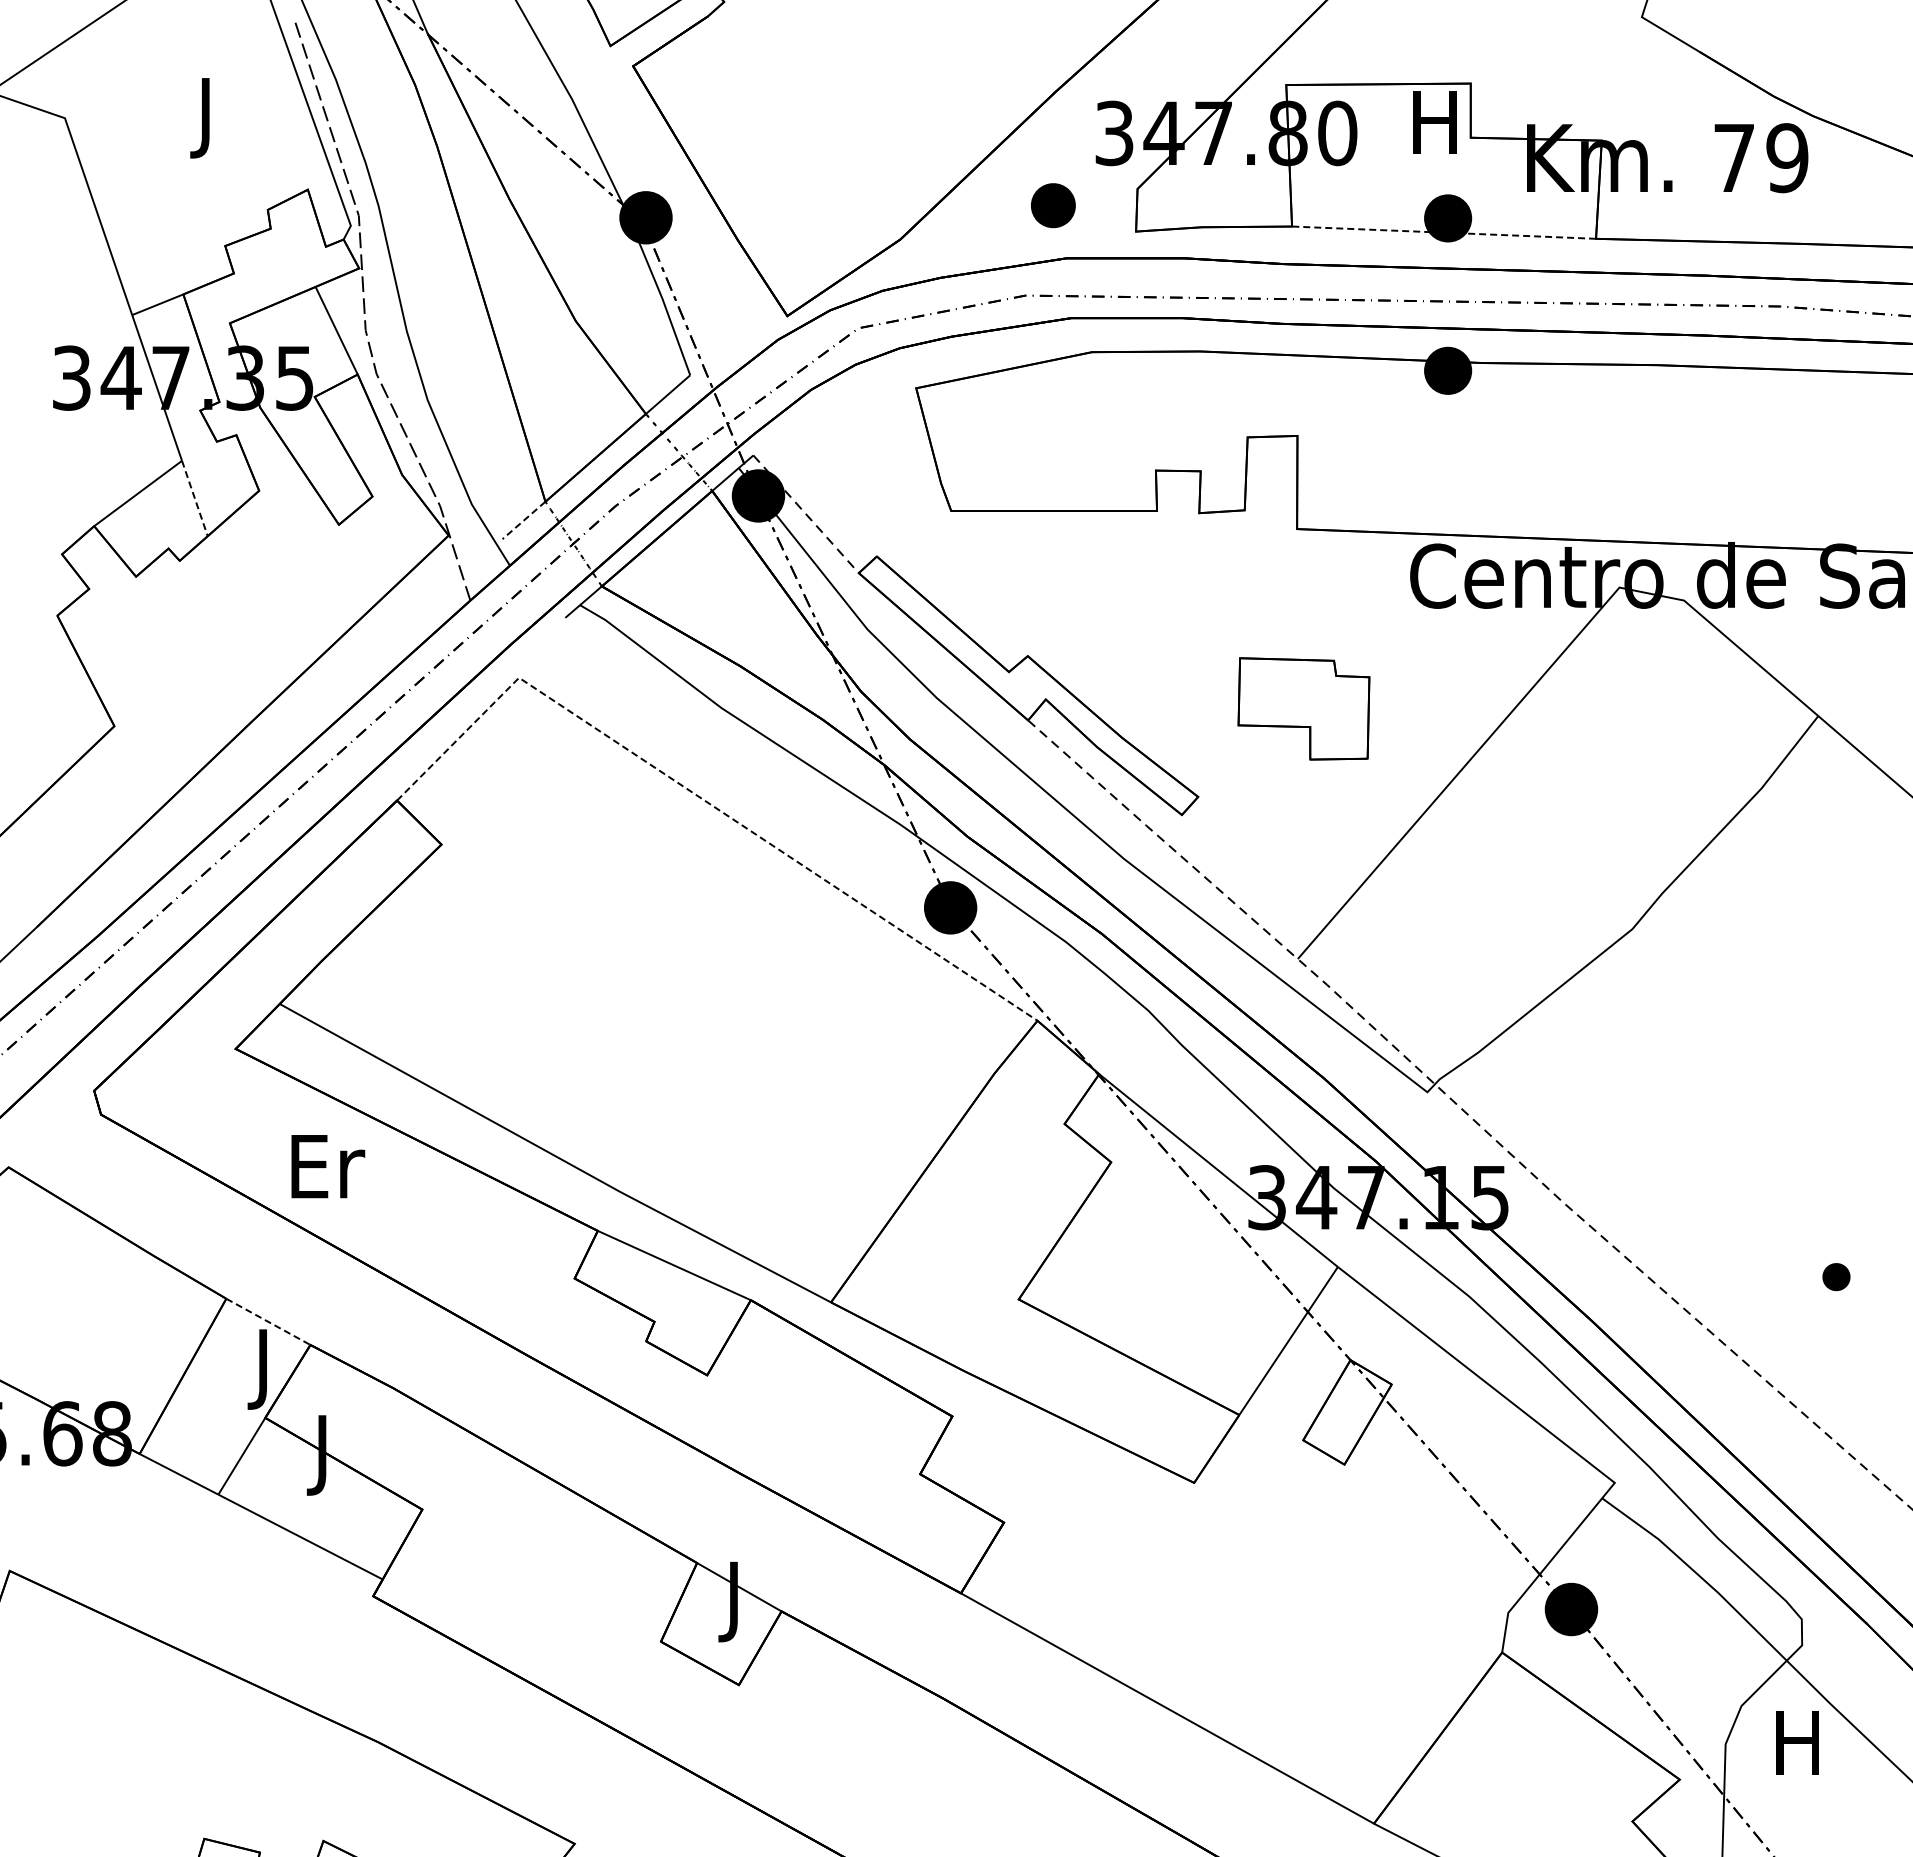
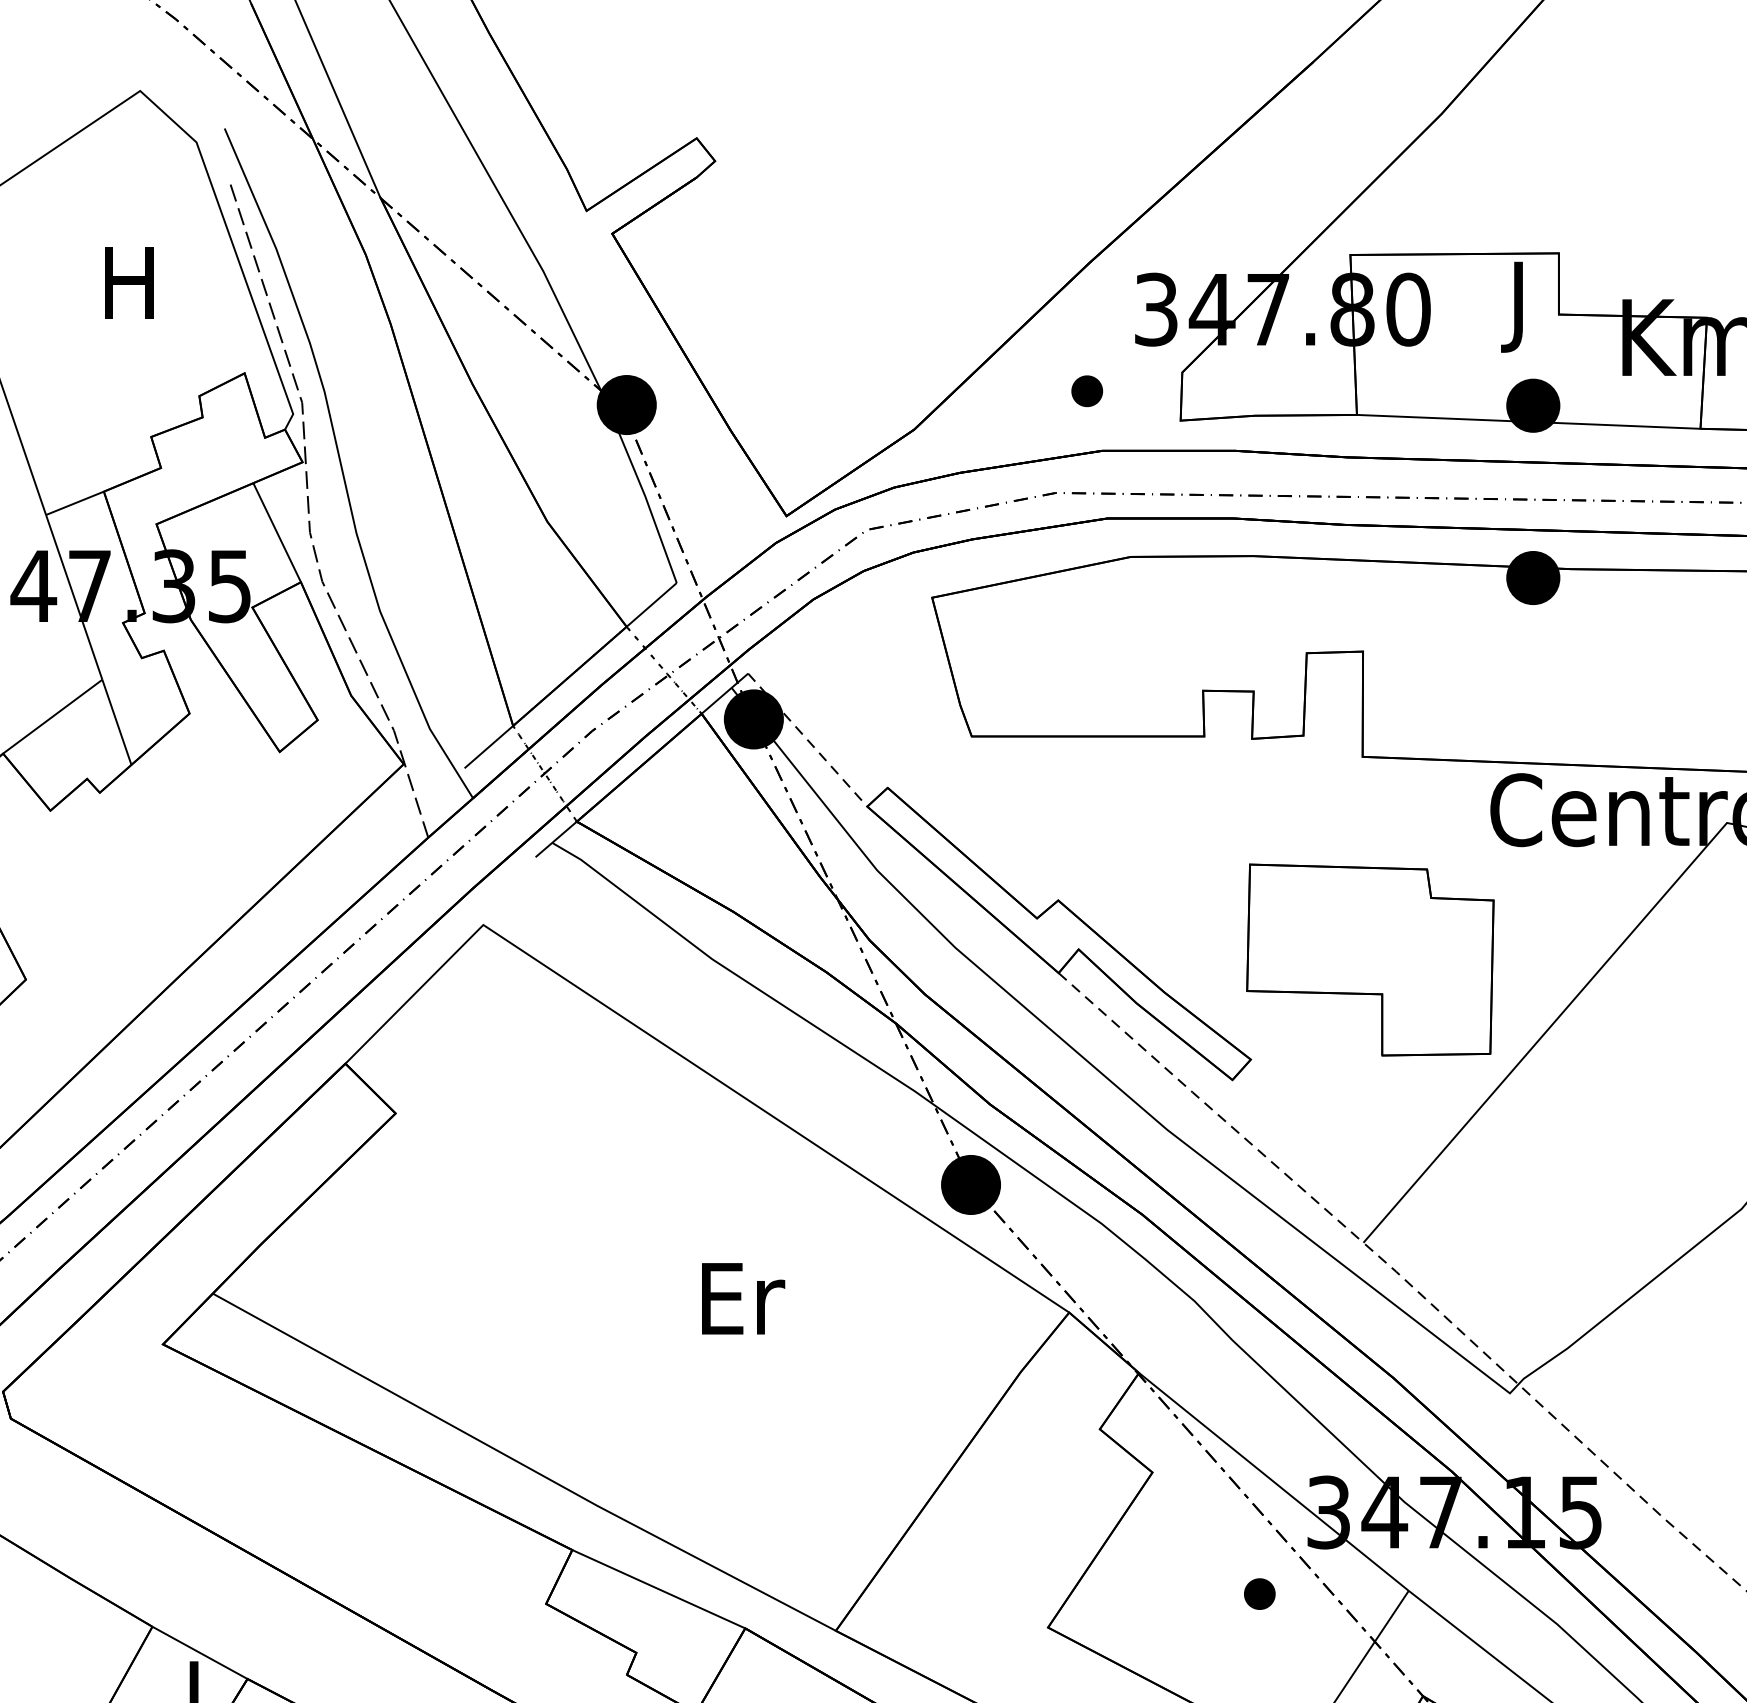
text: (205, 118) -> (128, 292), J -> H
text: (1434, 131) -> (1517, 307), H -> J
part: (1053, 205) -> (1087, 391), size x0.62
line: (1443, 232) -> (1528, 421), dashed -> solid
line: (194, 498) -> (116, 722), dashed -> solid
line: (523, 520) -> (488, 747), dashed -> solid
part: (1303, 708) -> (1369, 959), size x1.67
line: (705, 801) -> (694, 1064), dashed -> solid
text: (328, 1166) -> (743, 1298), moved
part: (1206, 1269) -> (1260, 1593), added
line: (268, 1321) -> (200, 1652), dashed -> solid

